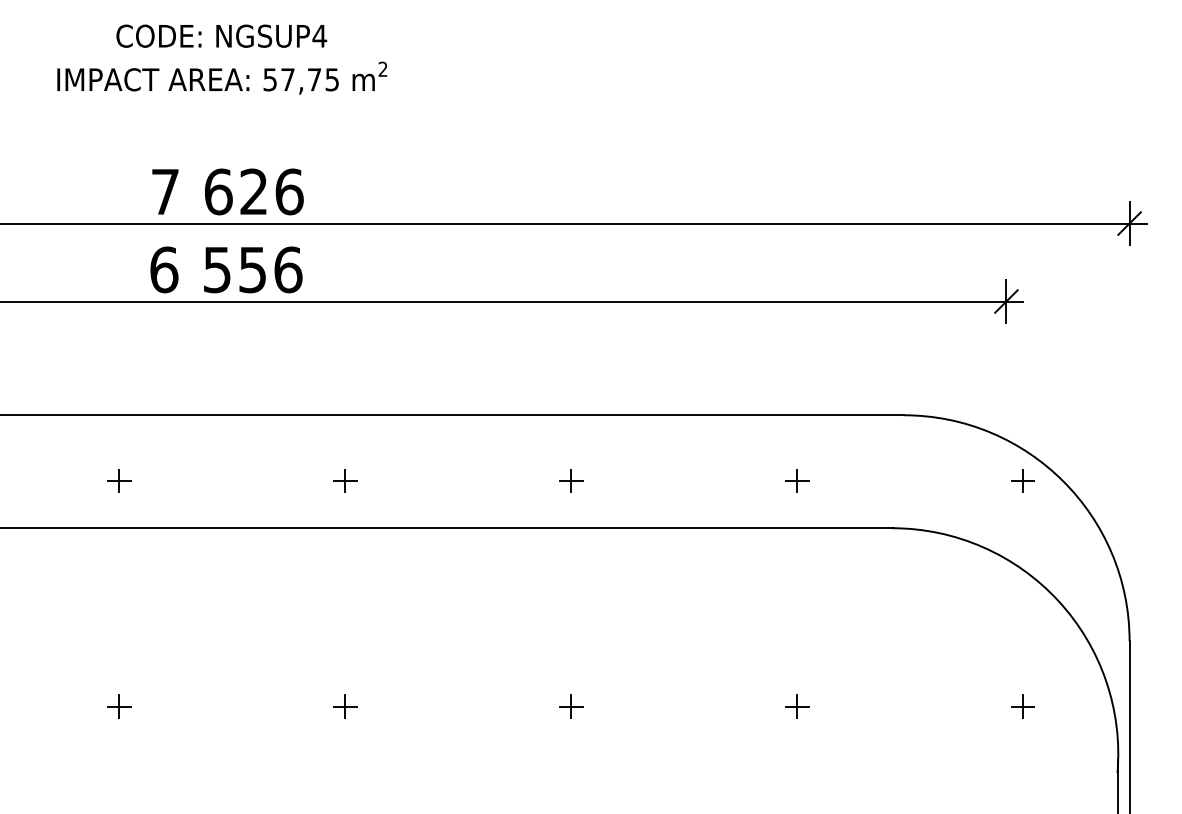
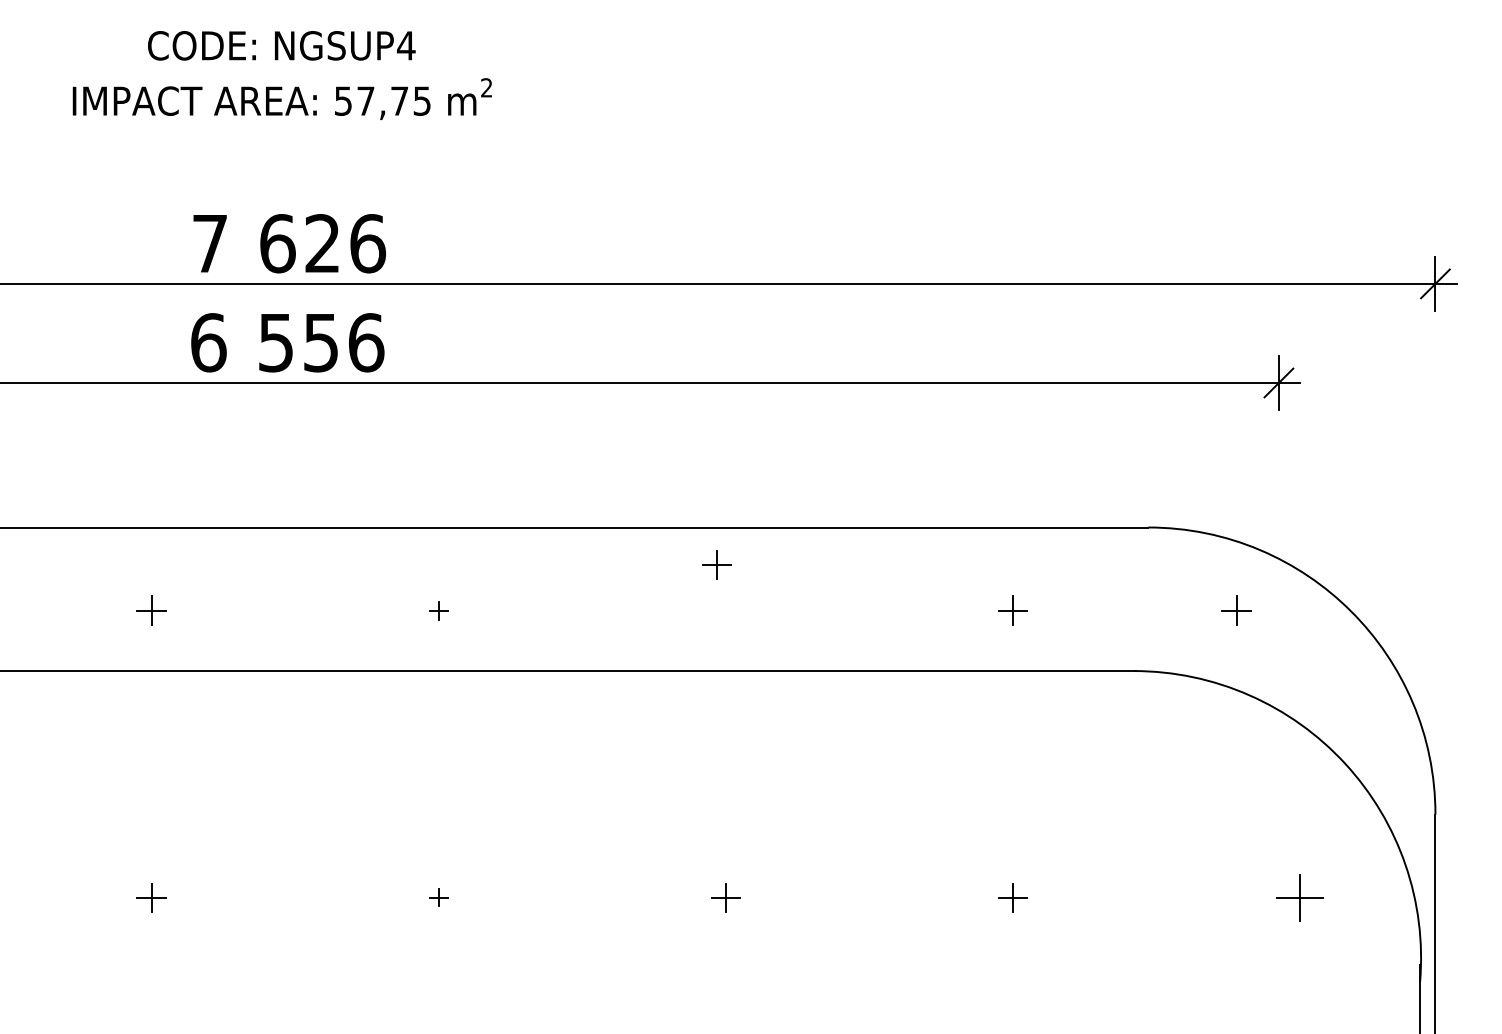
part: (345, 480) -> (439, 610), size x0.6
part: (571, 480) -> (717, 564), moved
part: (1022, 480) -> (1235, 610), moved
part: (345, 706) -> (439, 897), size x0.6
part: (1022, 706) -> (1299, 897), size x1.6

